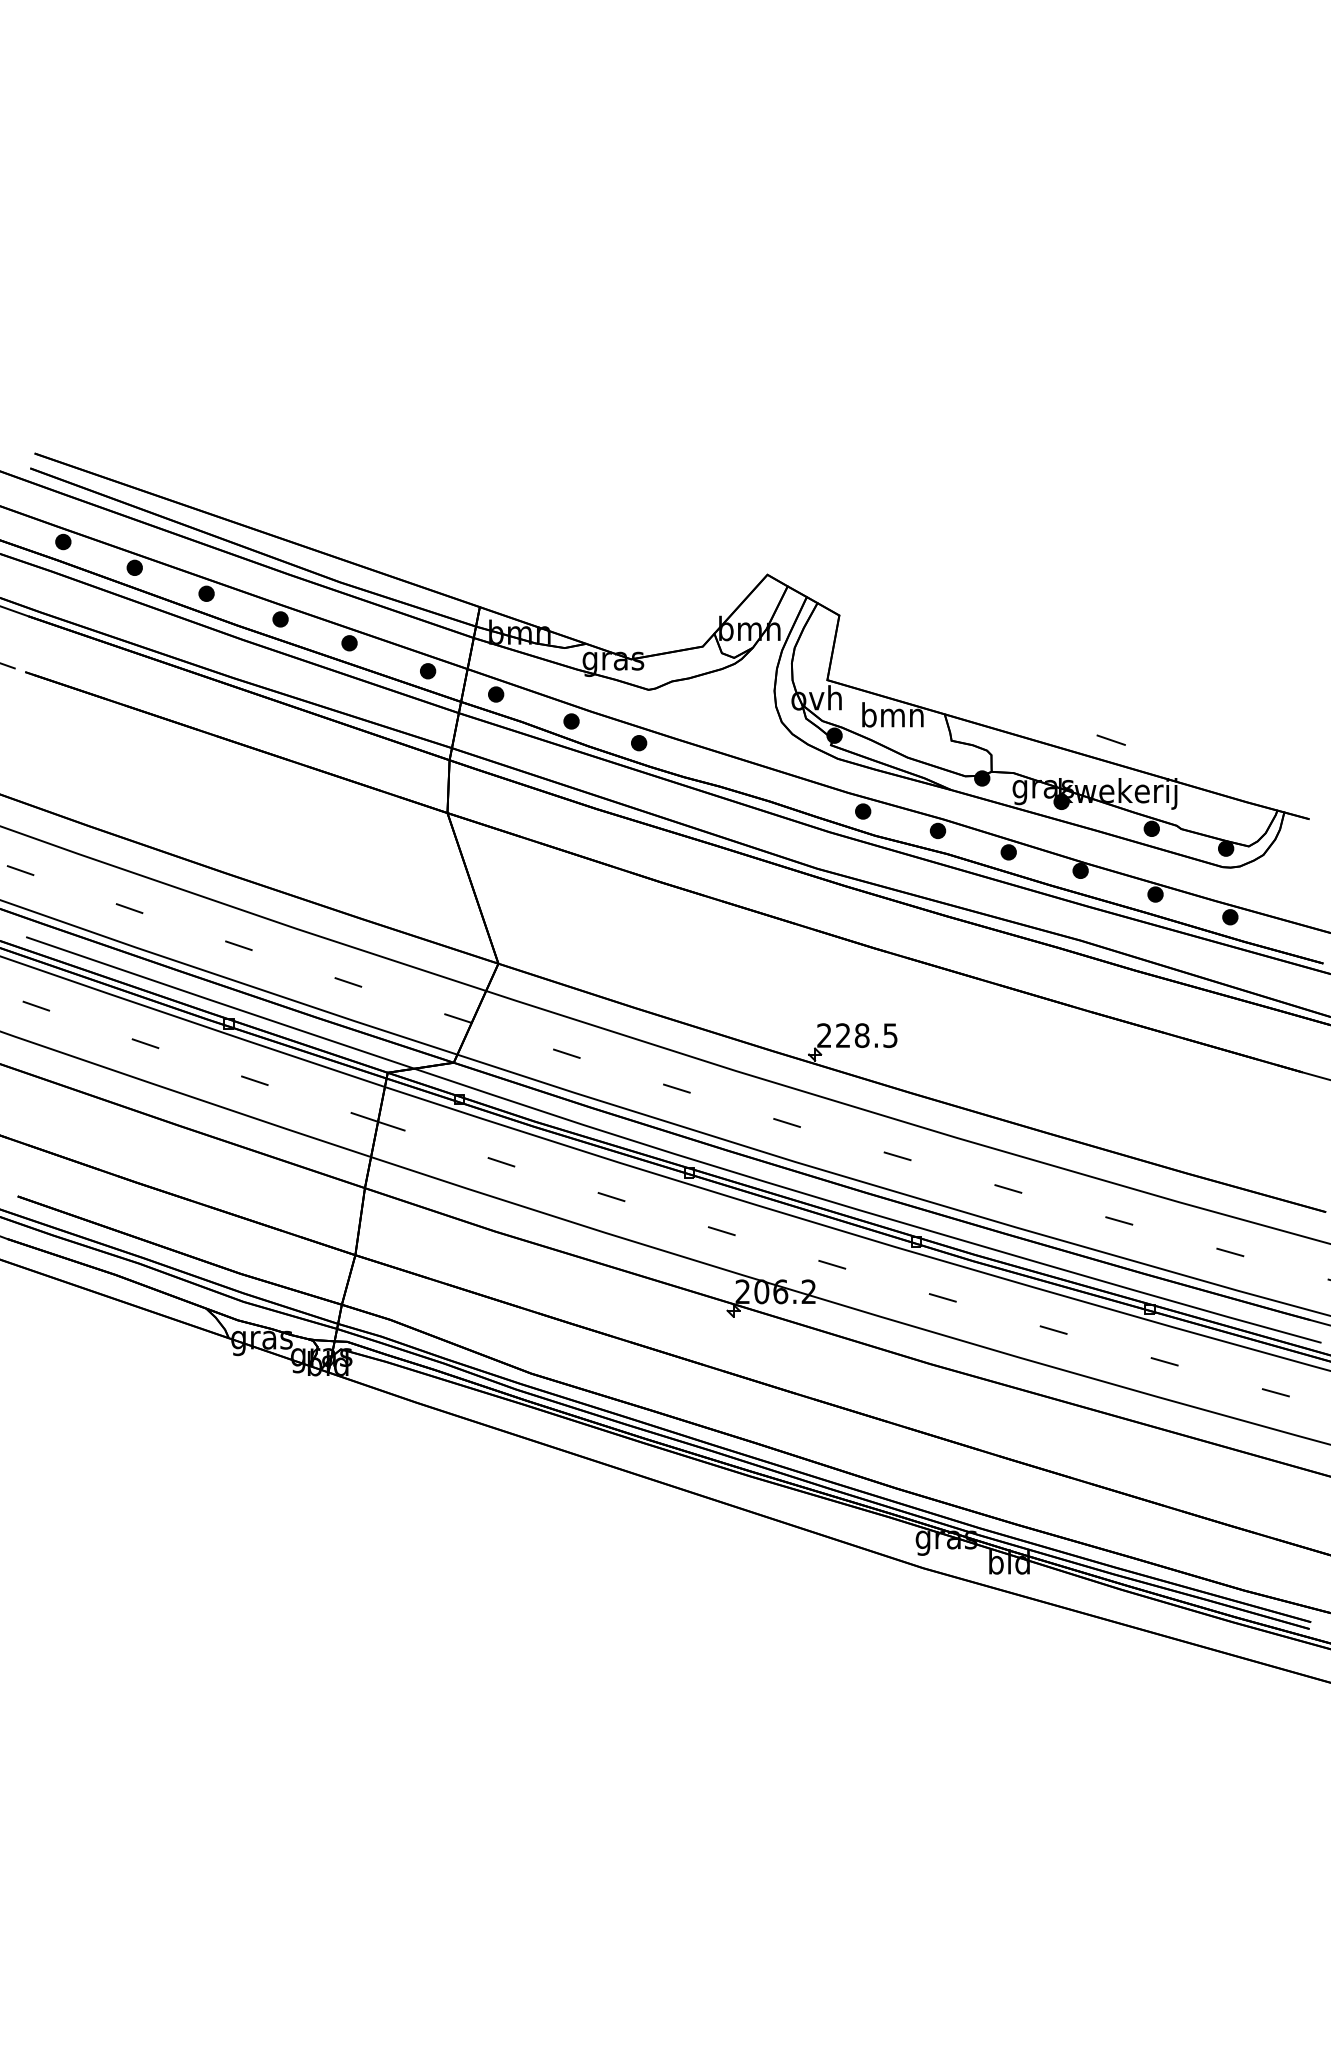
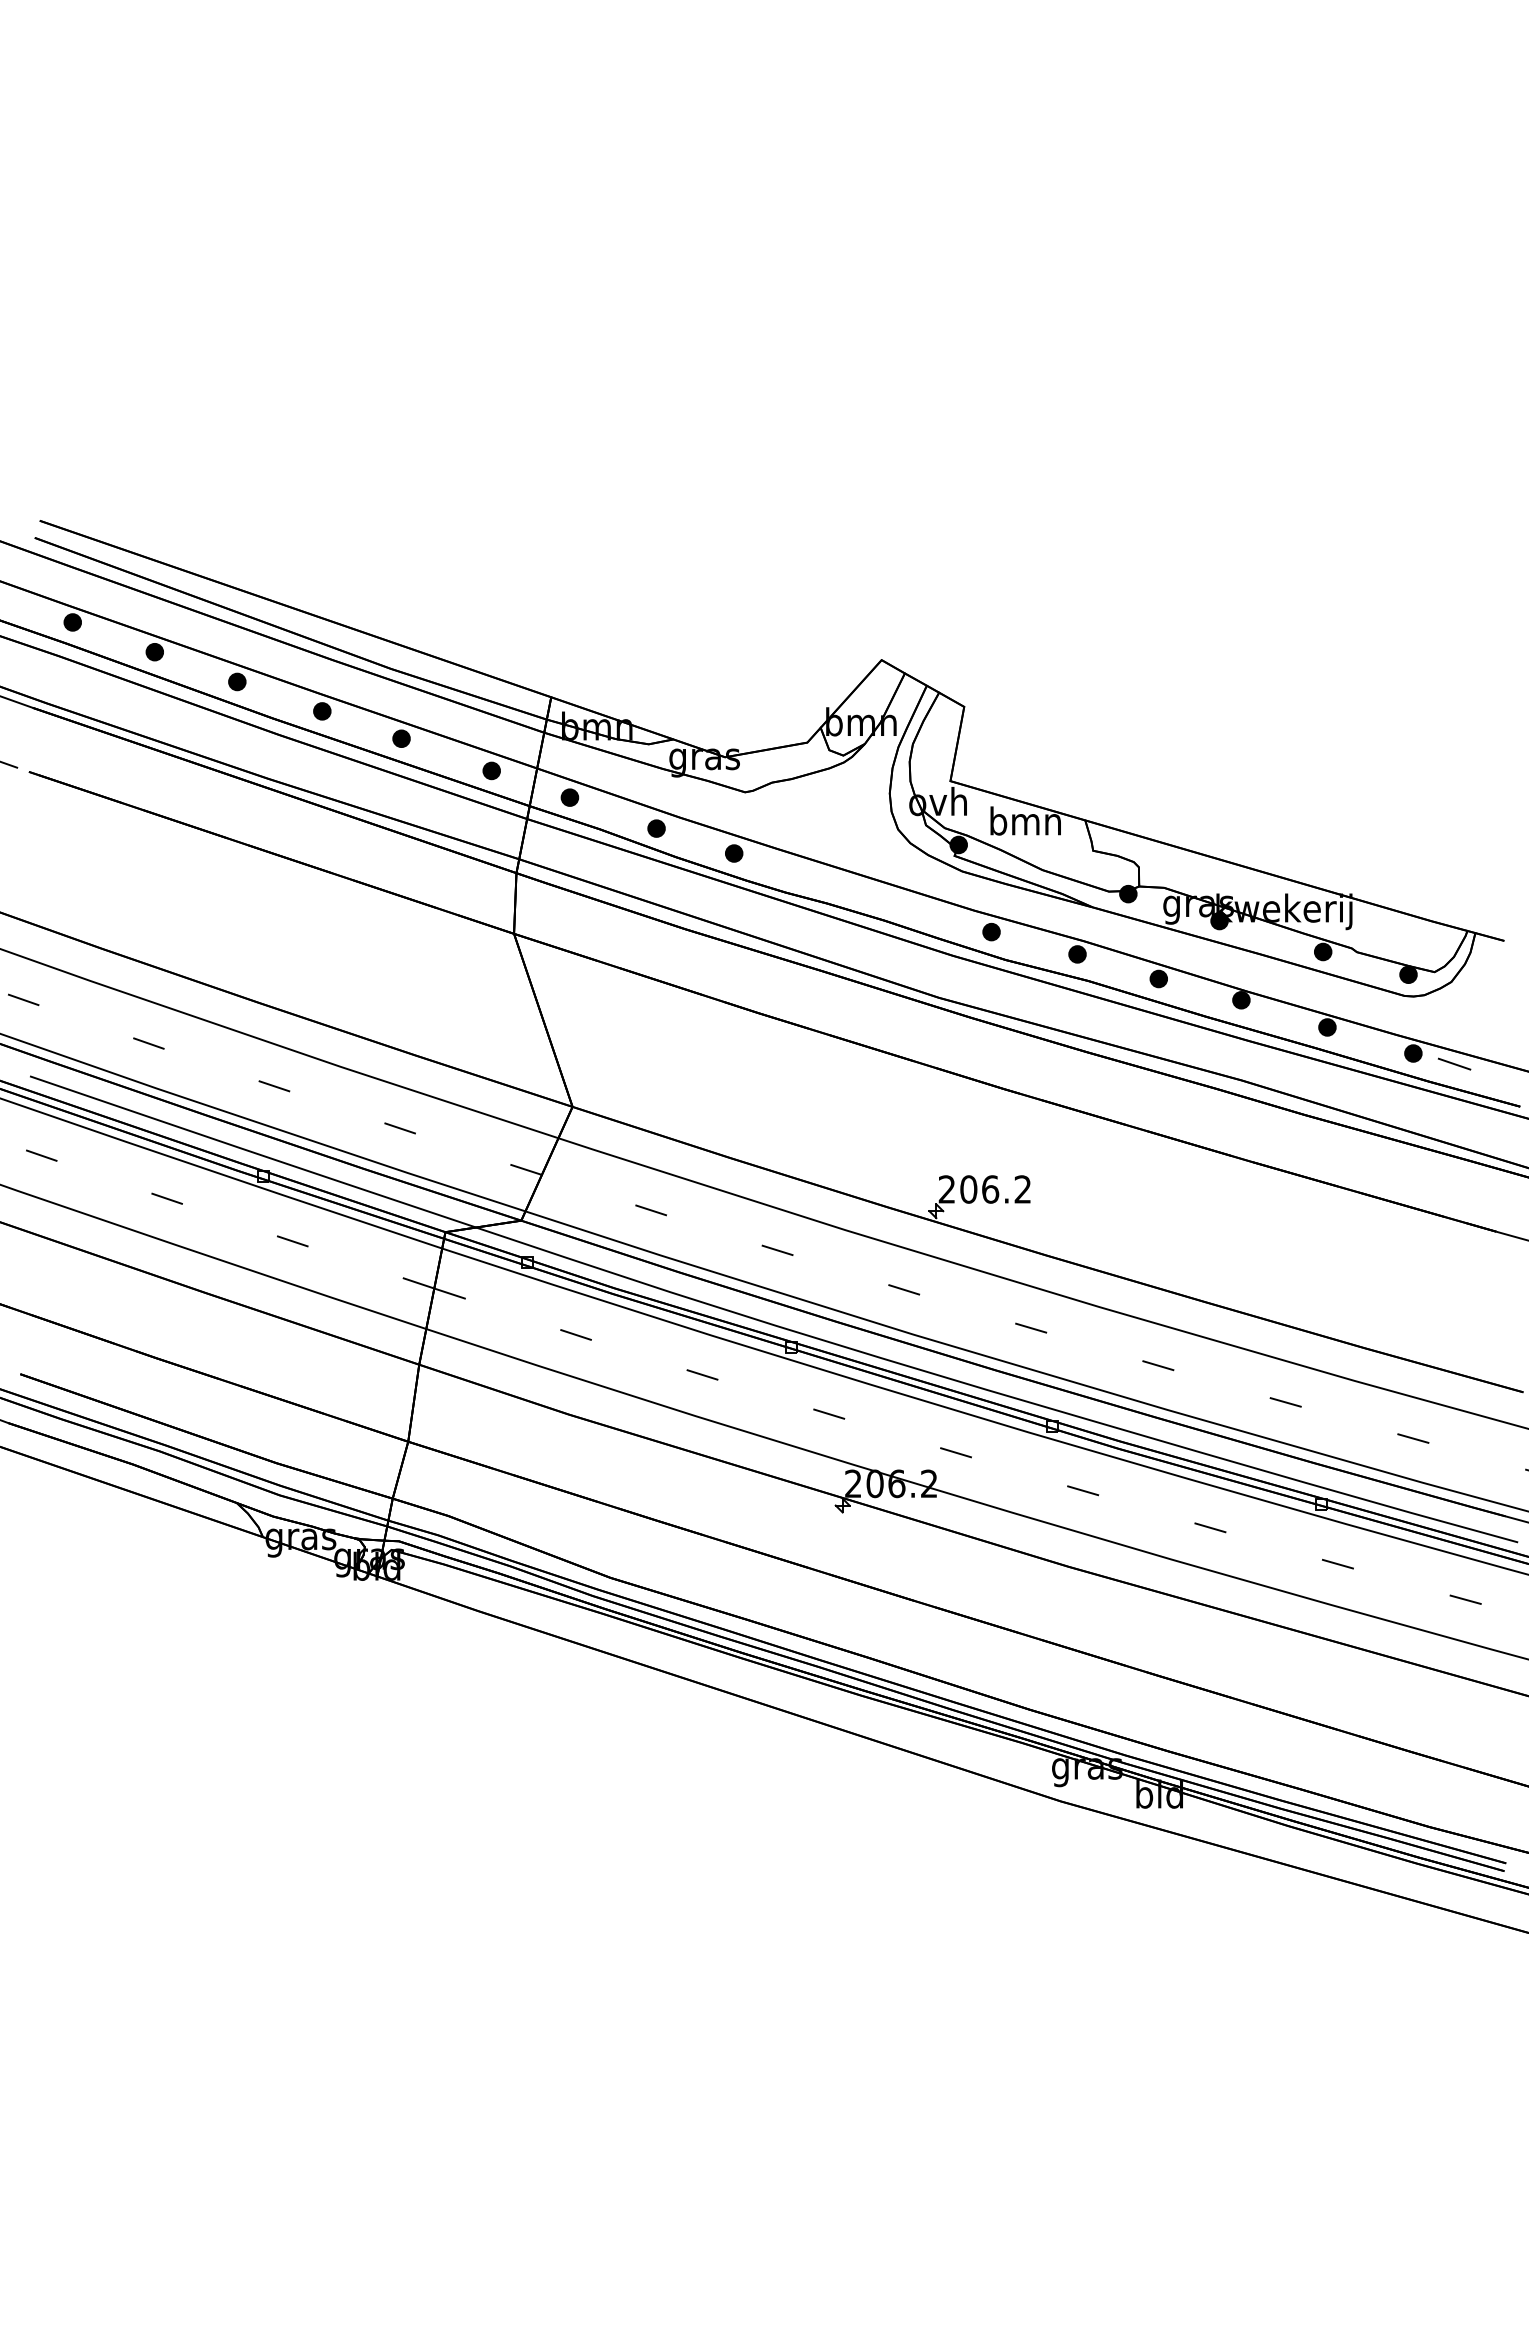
line: (1111, 739) -> (1454, 1063), moved
text: (866, 1035) -> (995, 1189), 228.5 -> 206.2

